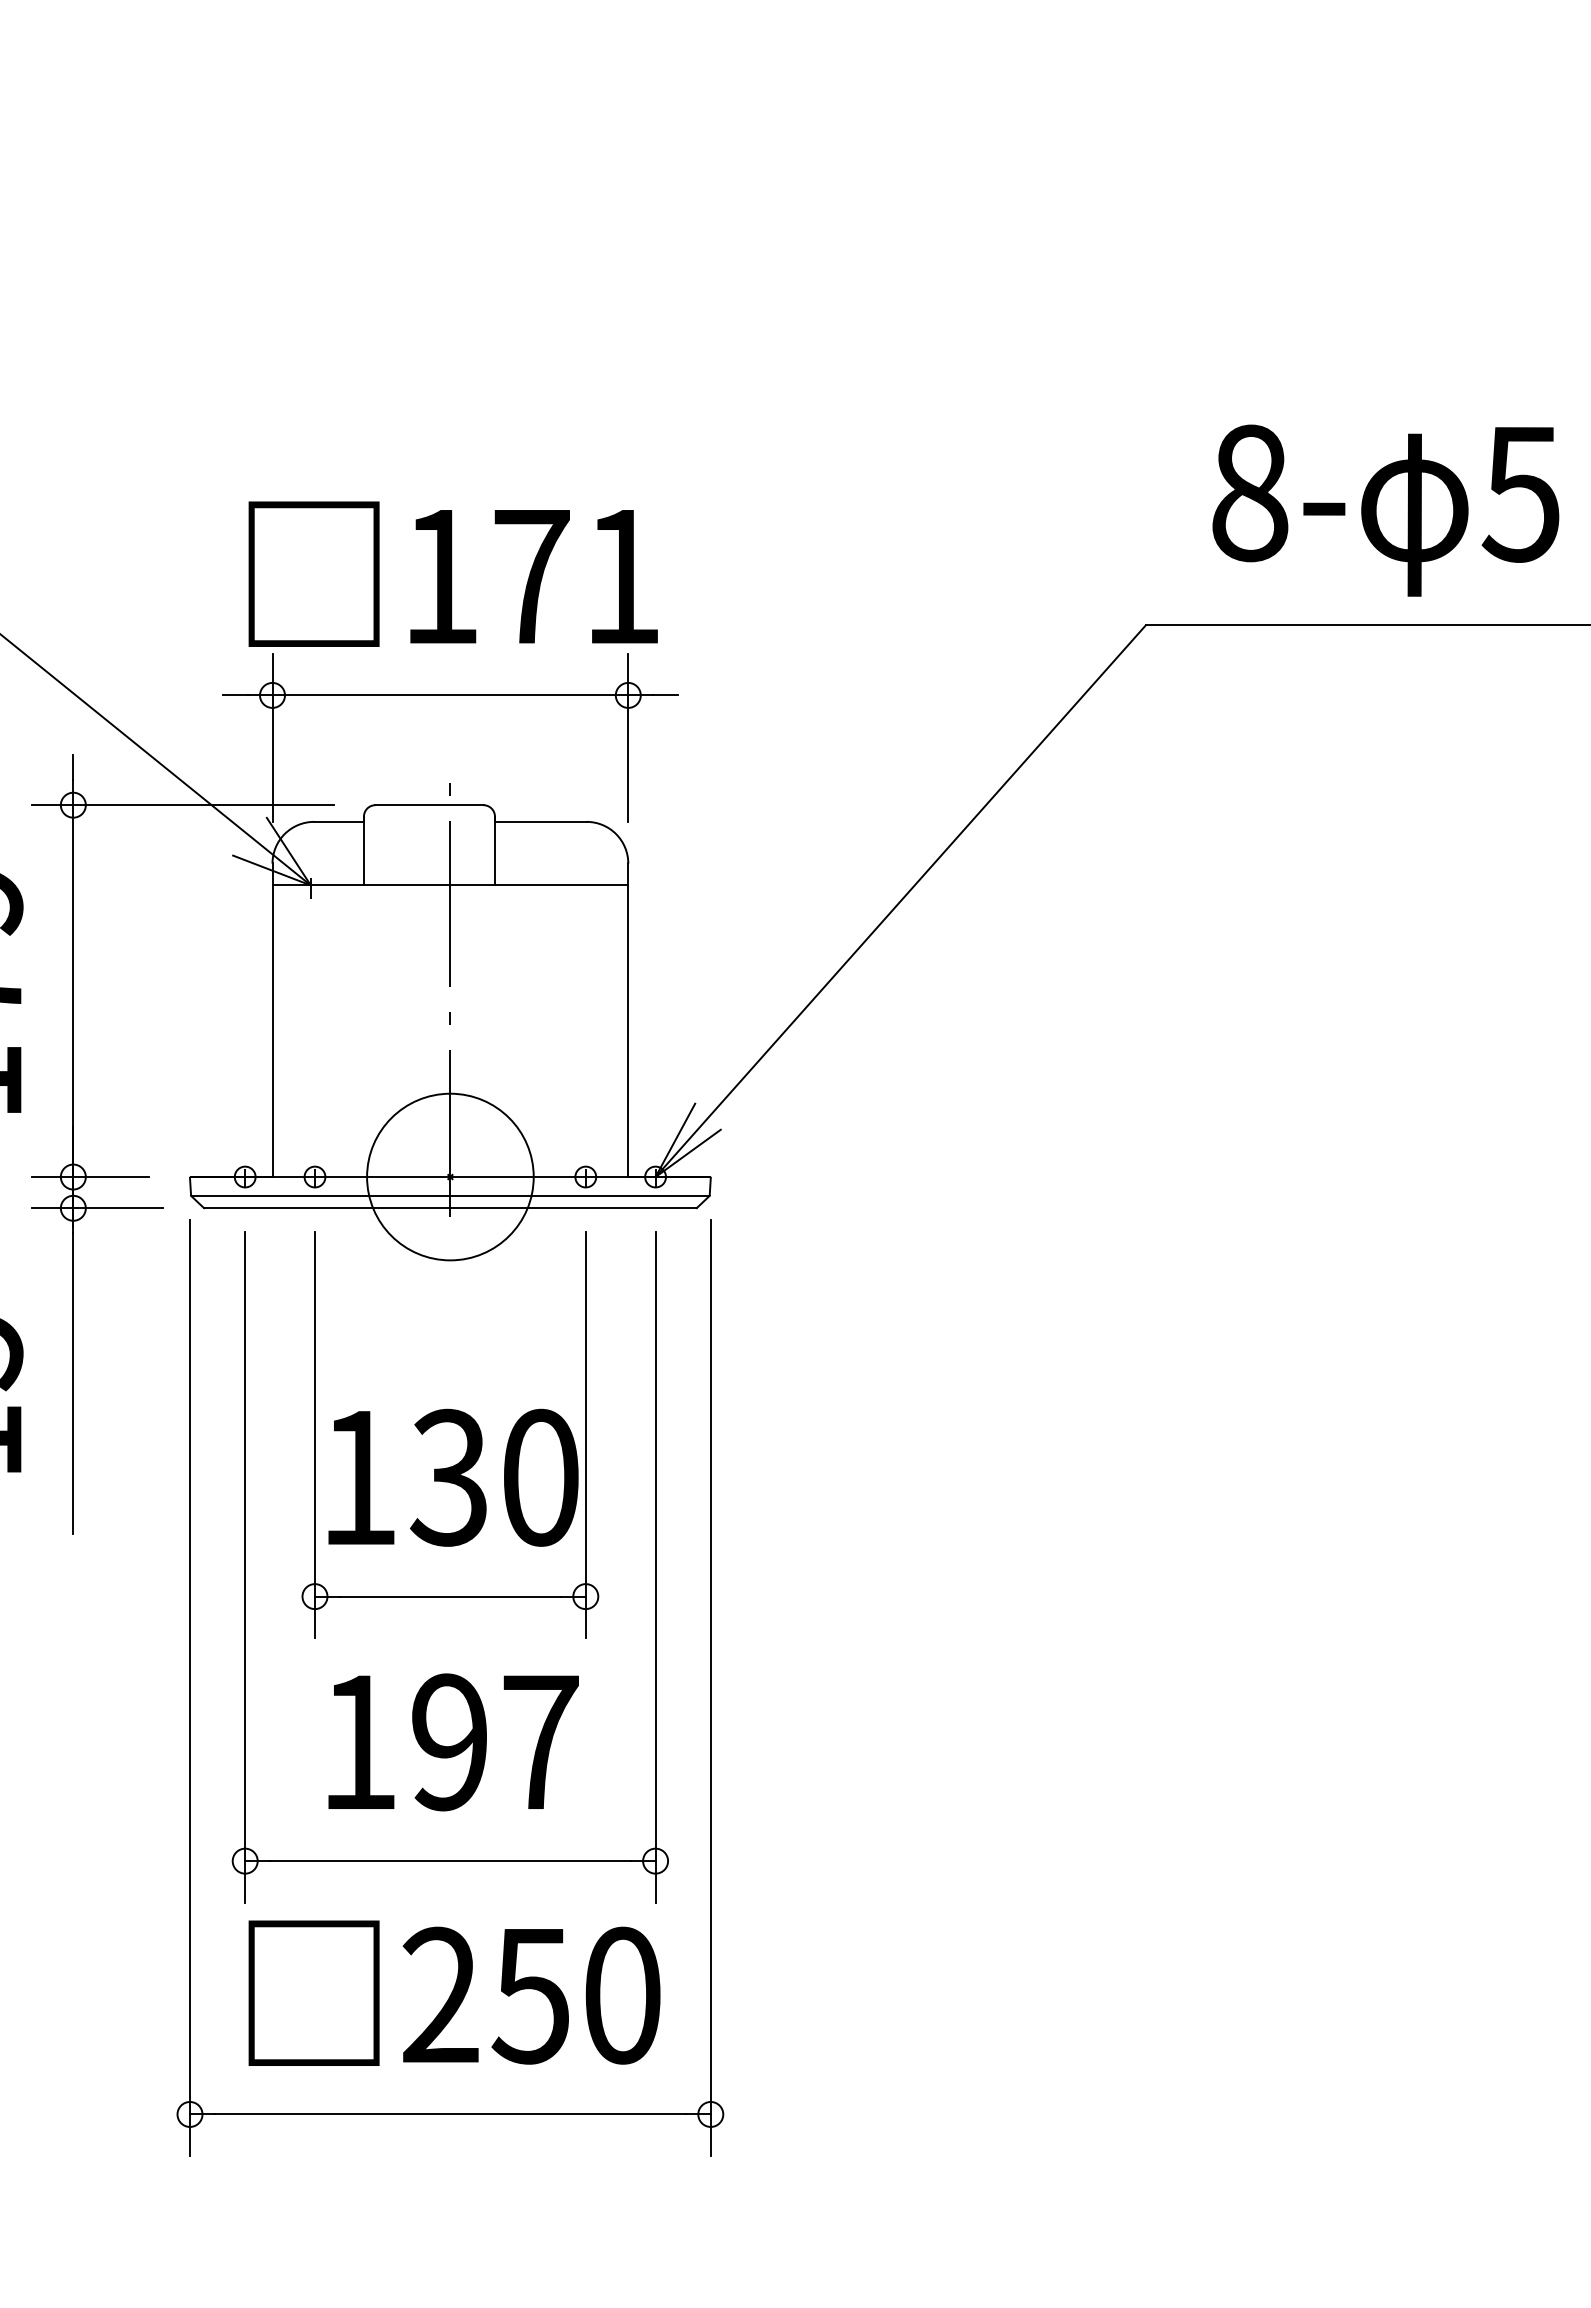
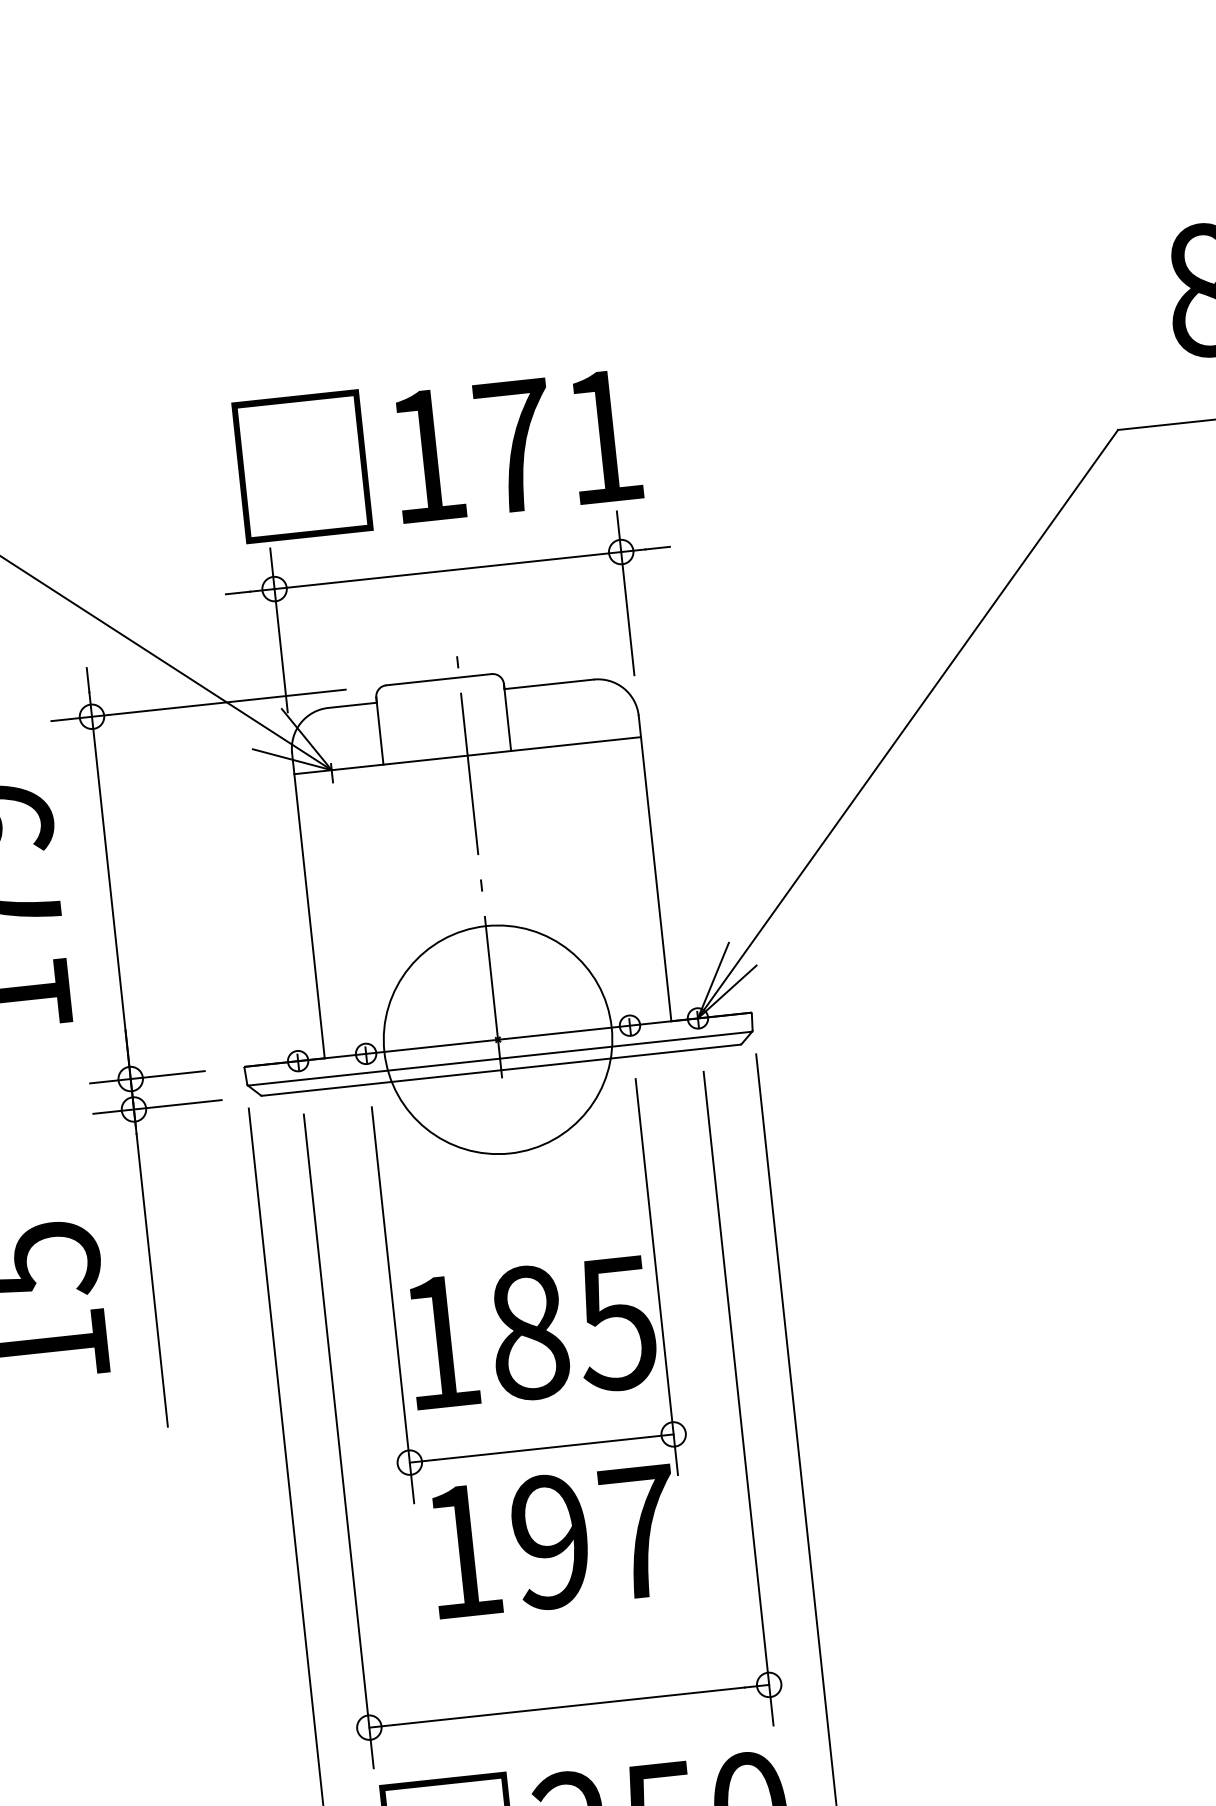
circle: (450, 1176) -> (498, 1039), size x1.4
text: (494, 1477) -> (572, 1327), 130 -> 185
text: (453, 1742) -> (554, 1541), moved

